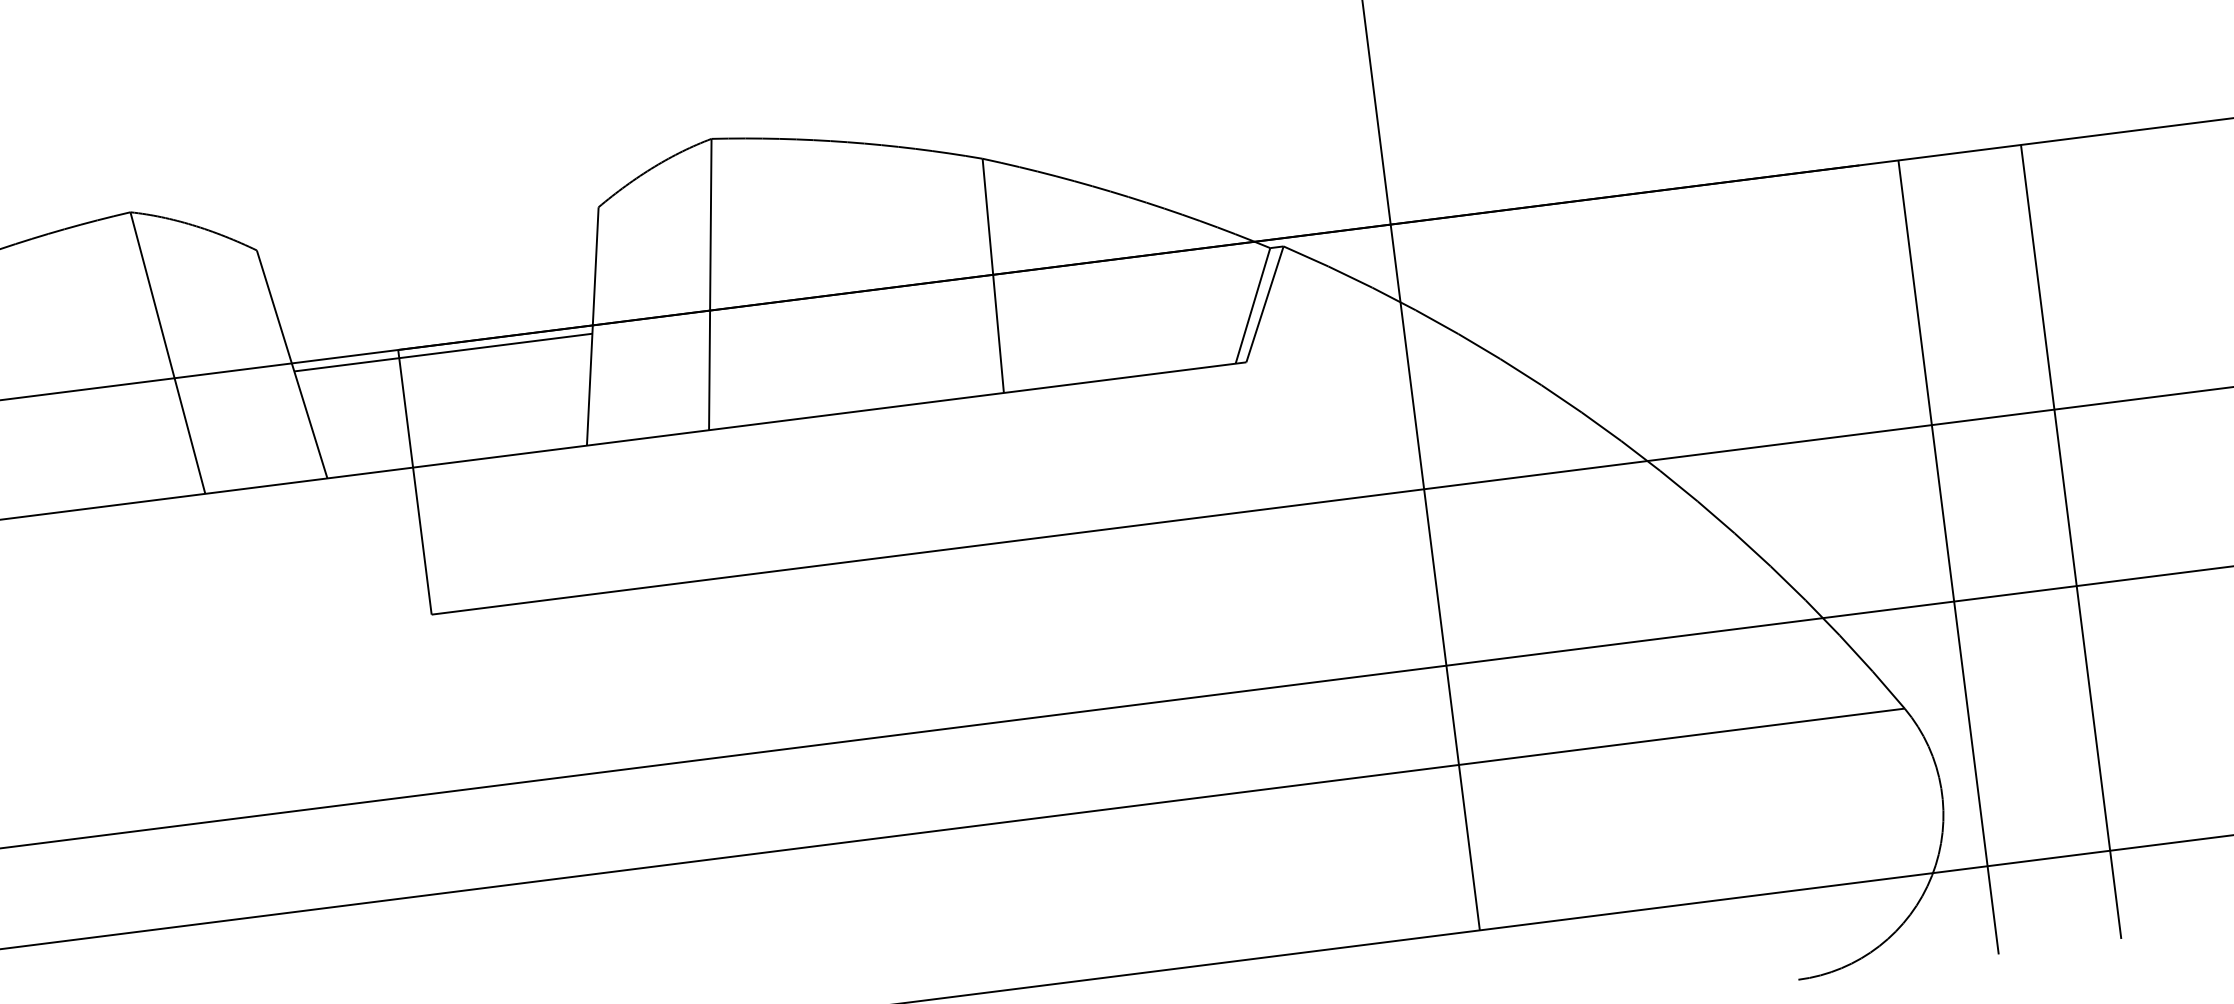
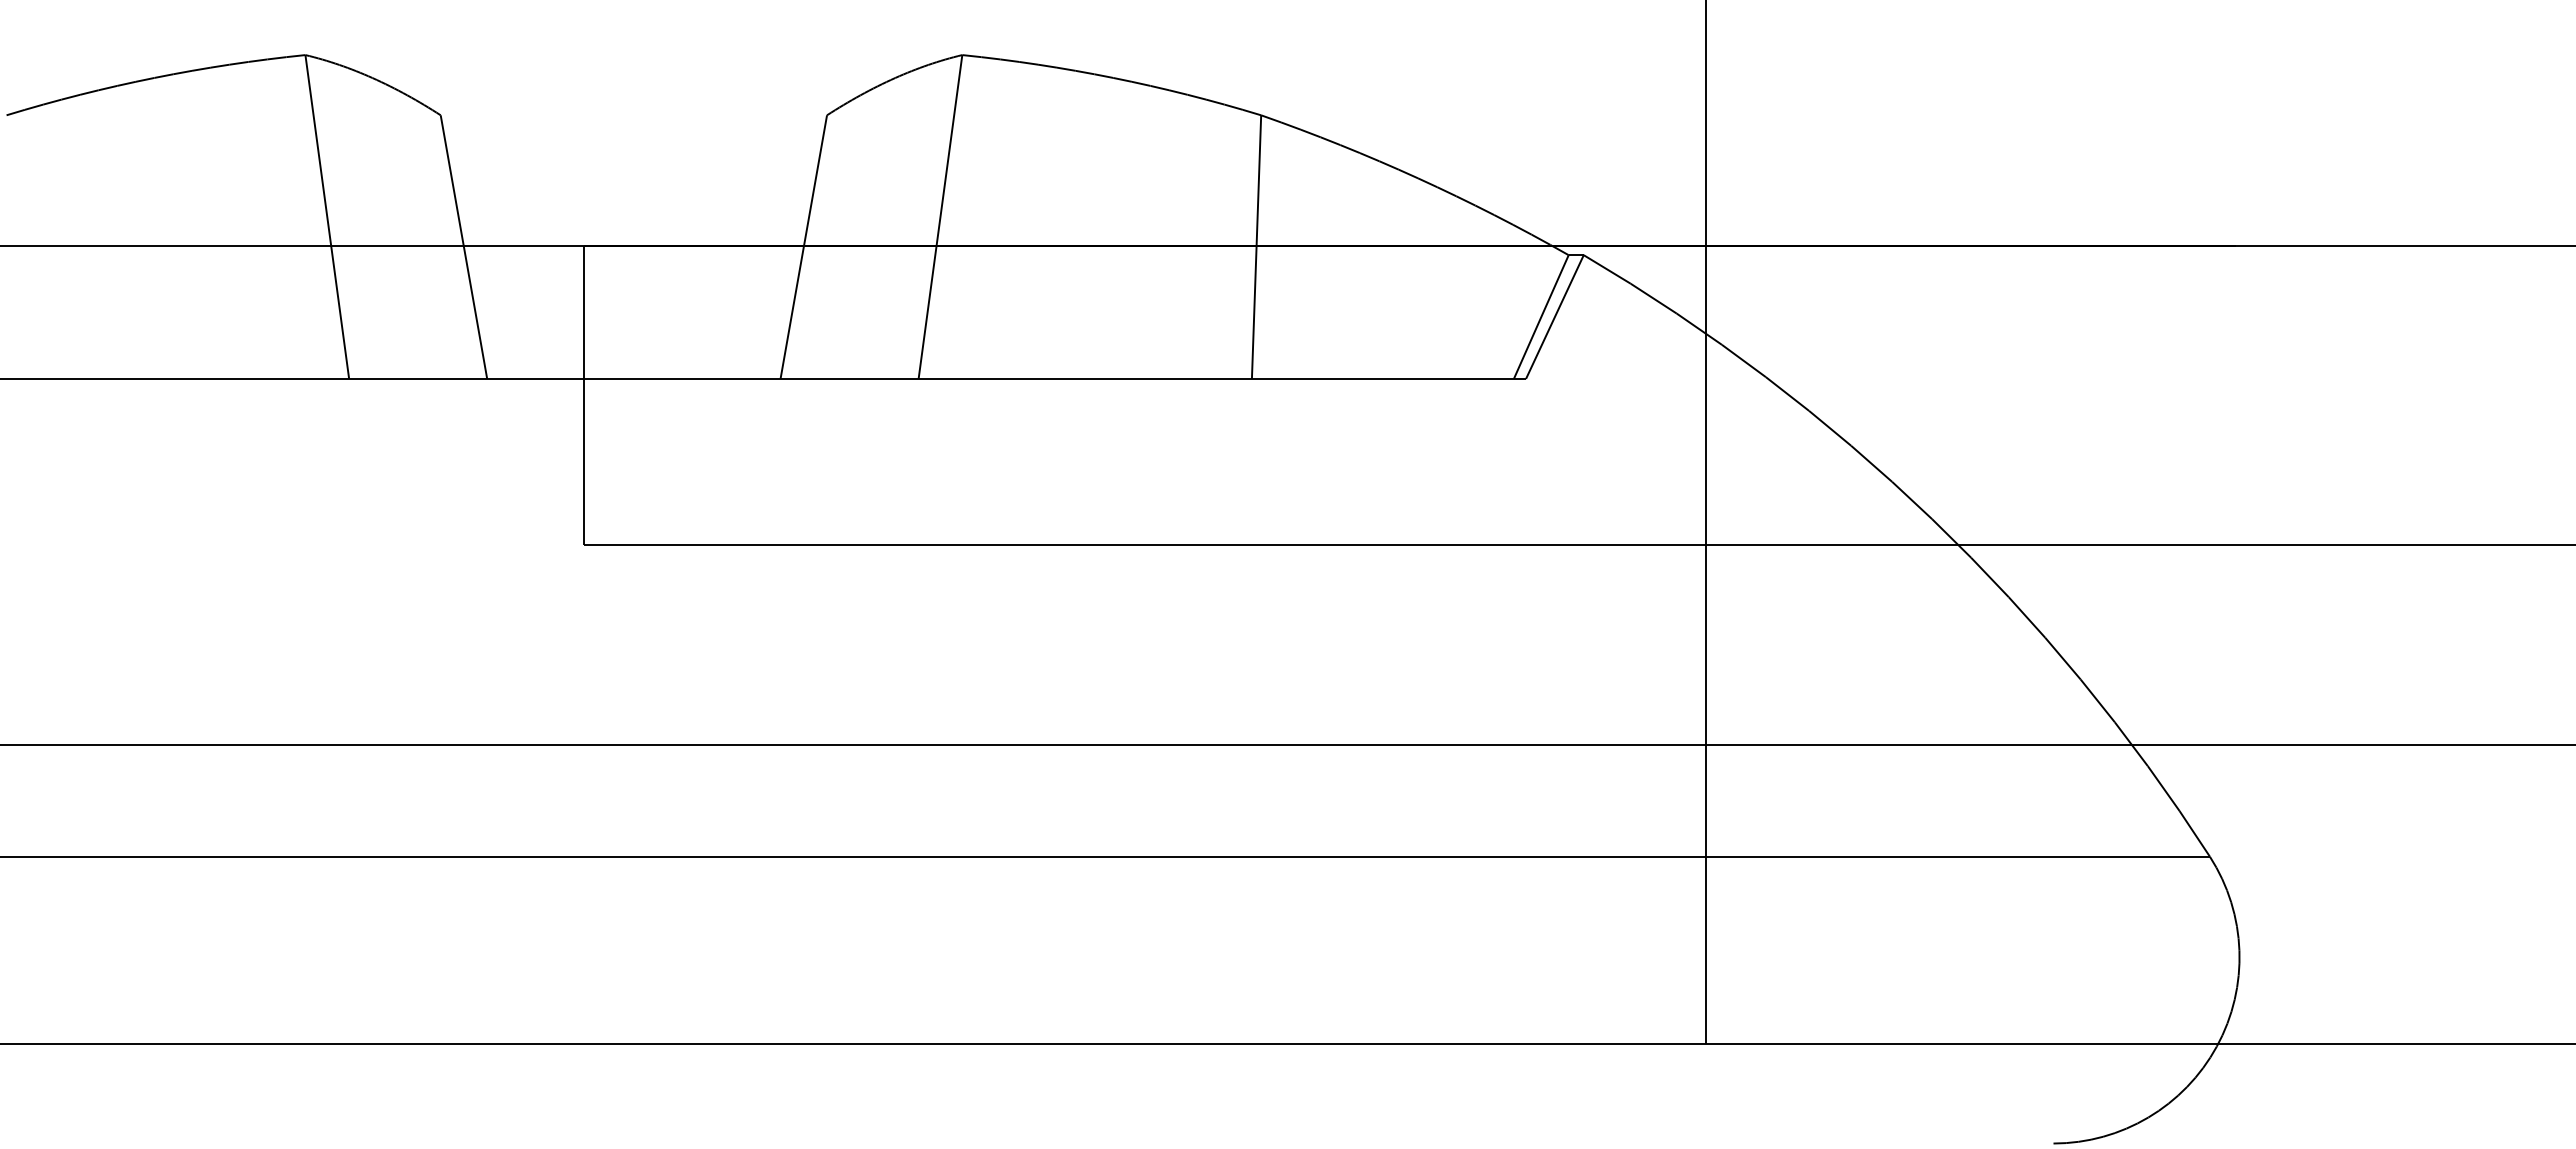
line: (443, 352) -> (633, 255), removed
line: (2071, 541) -> (2418, 694), removed
line: (1949, 557) -> (2280, 694), removed

